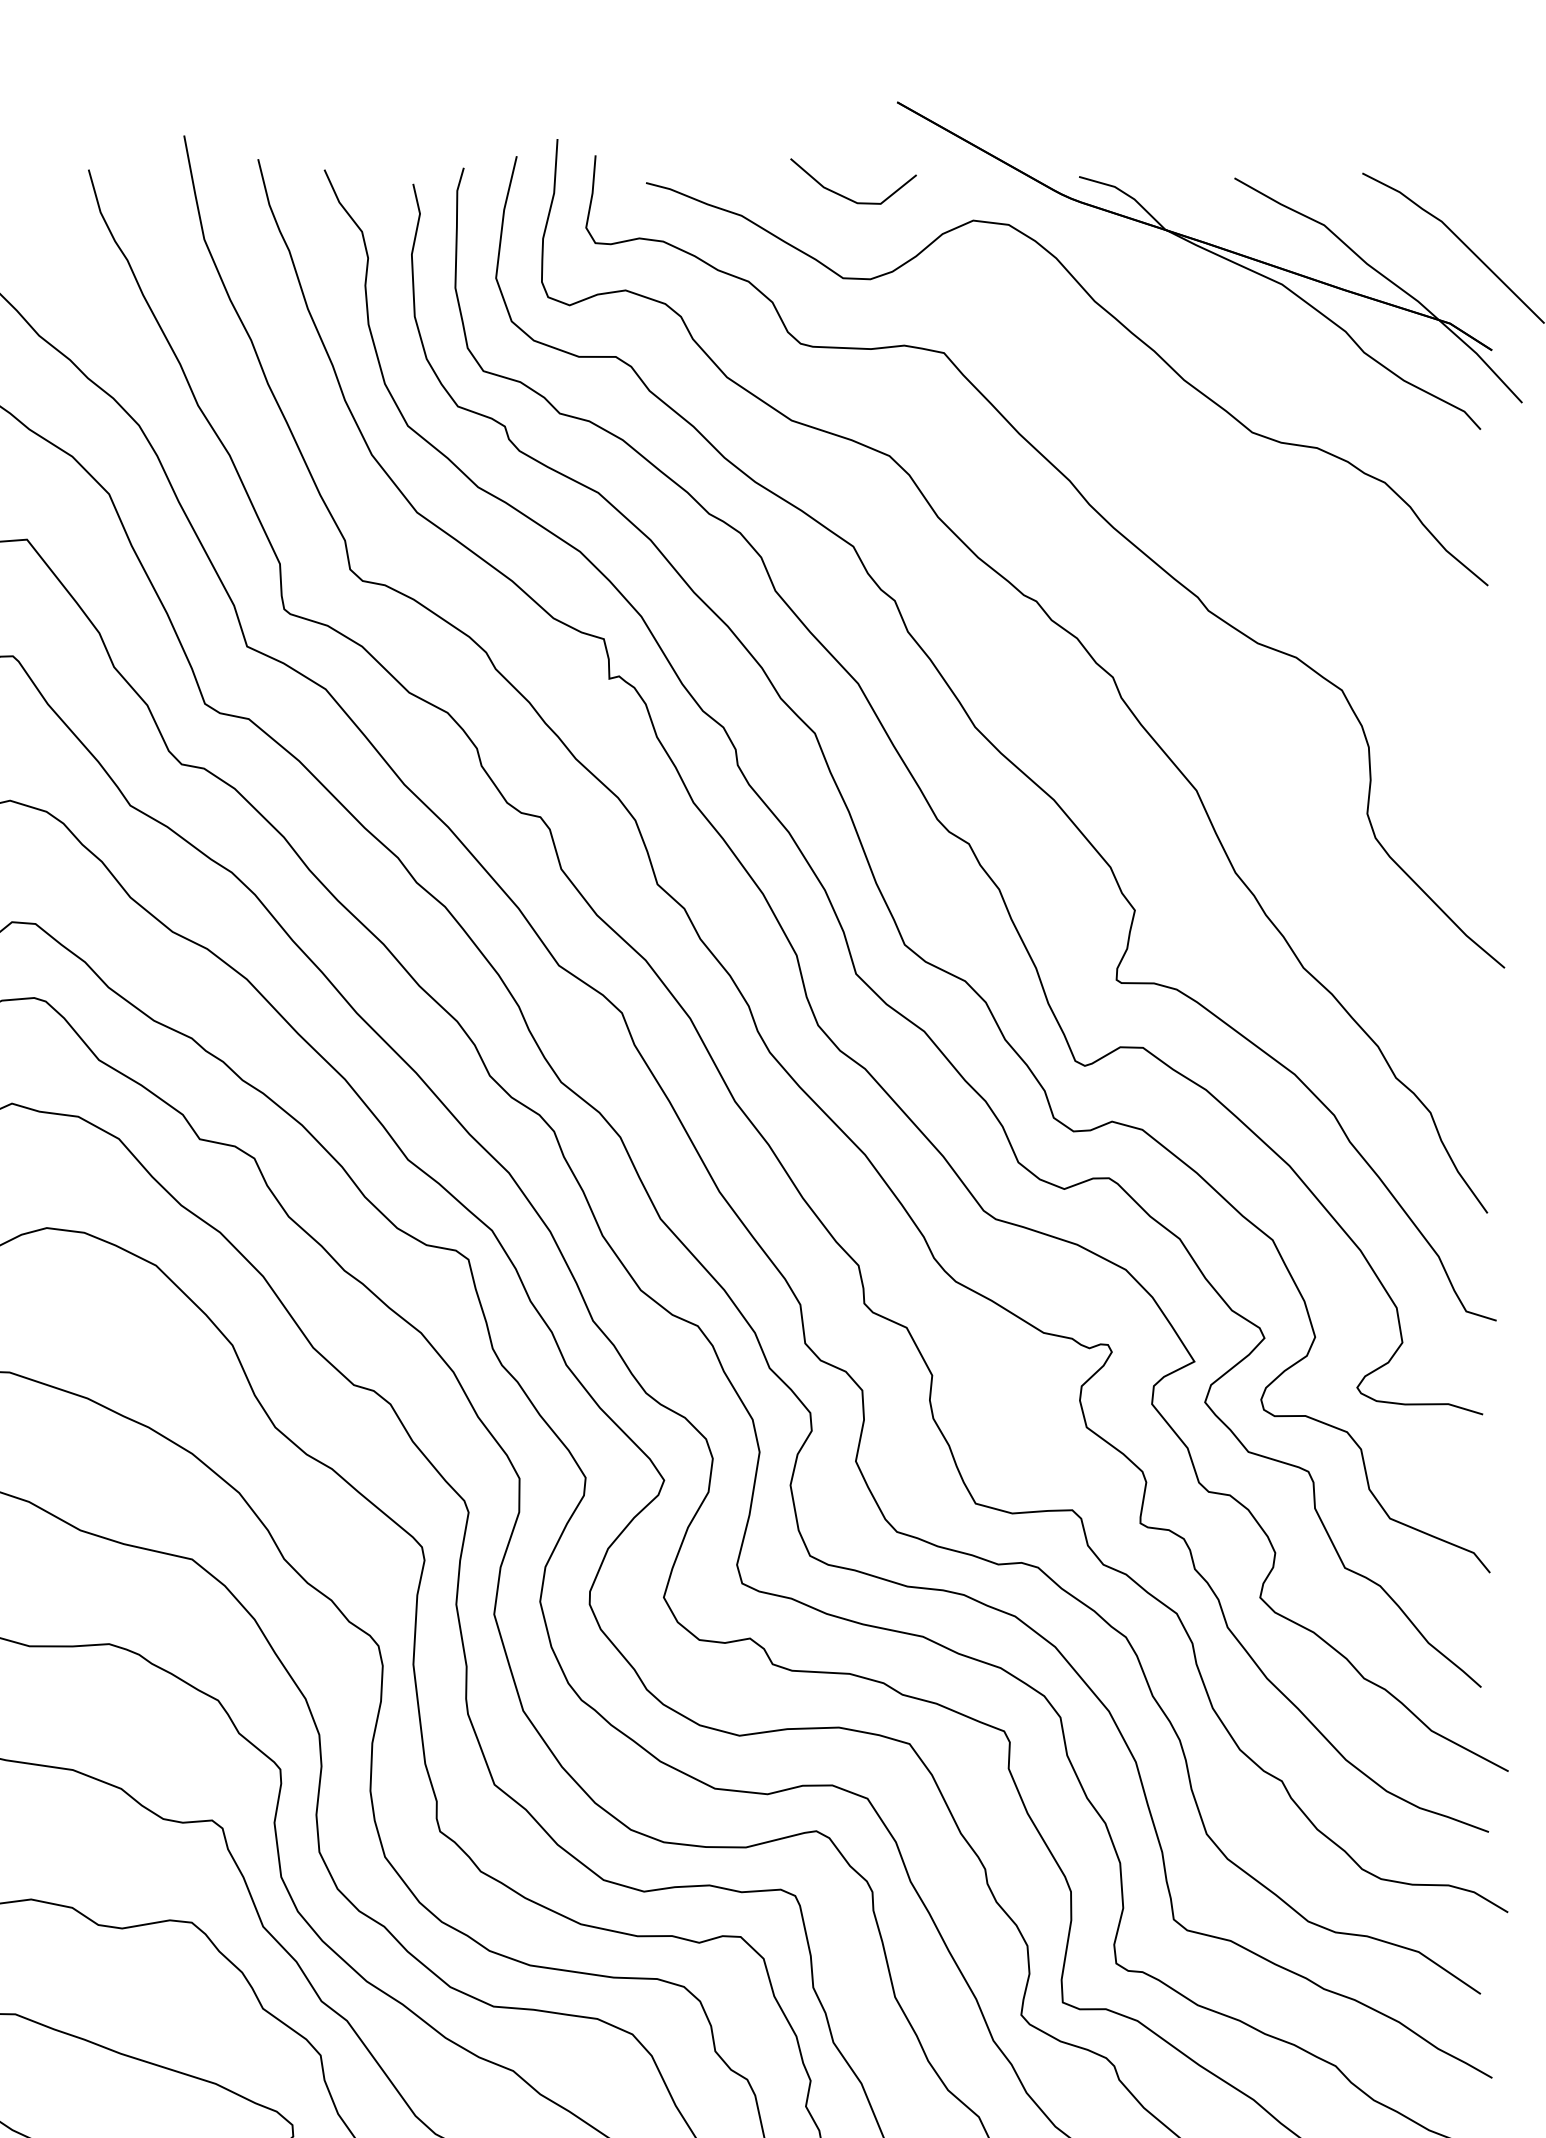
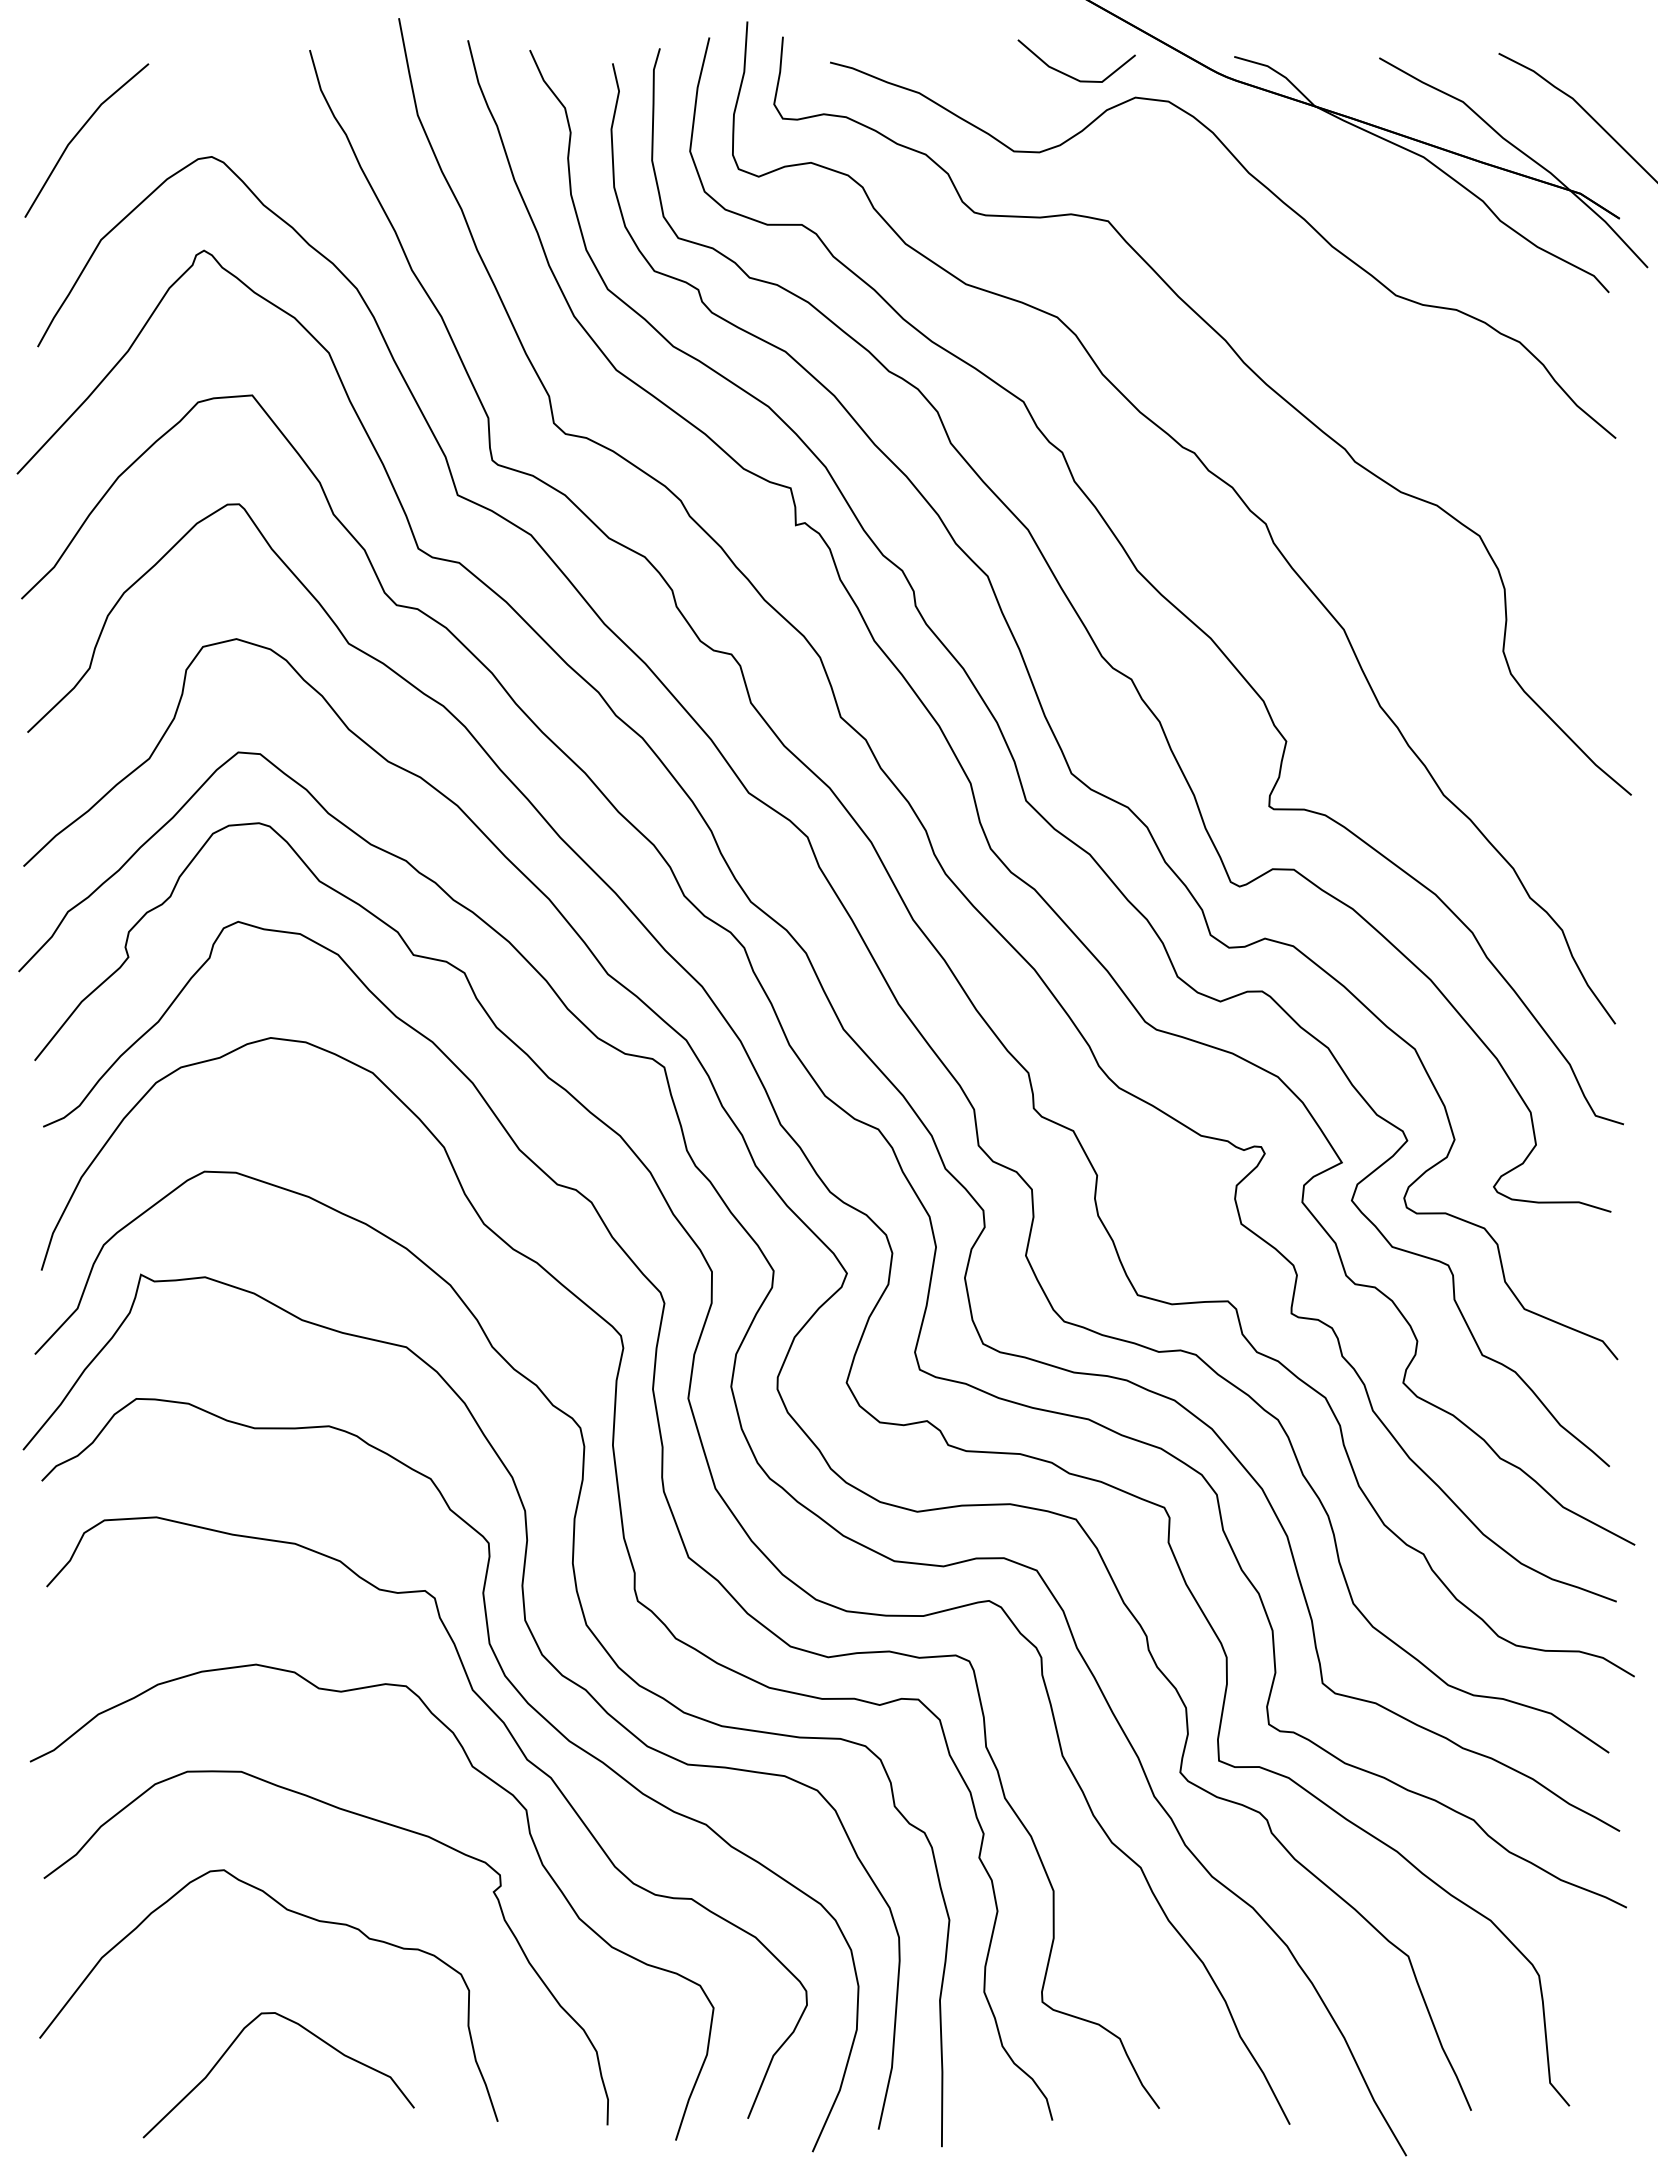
line: (844, 195) -> (1068, 74), moved

